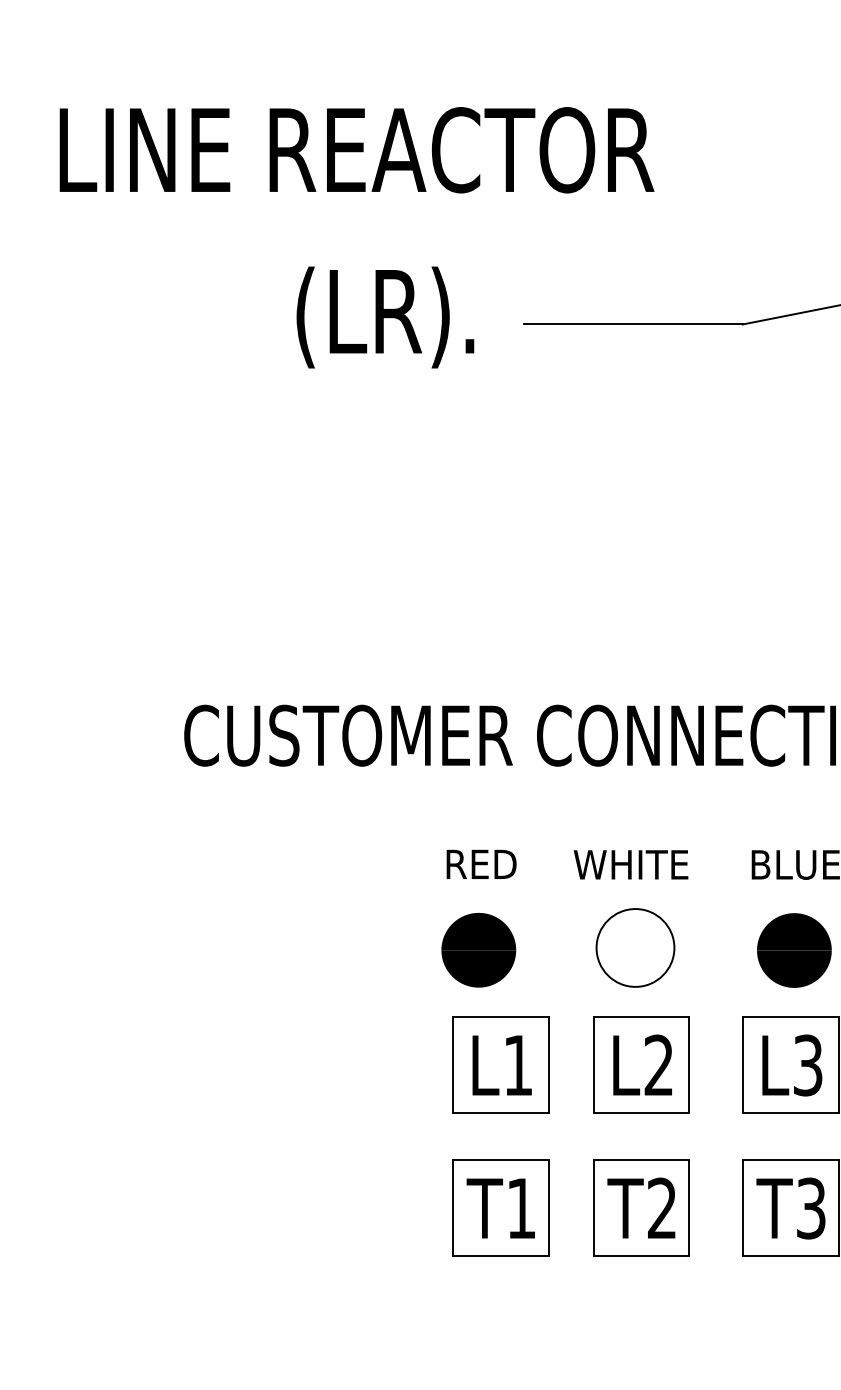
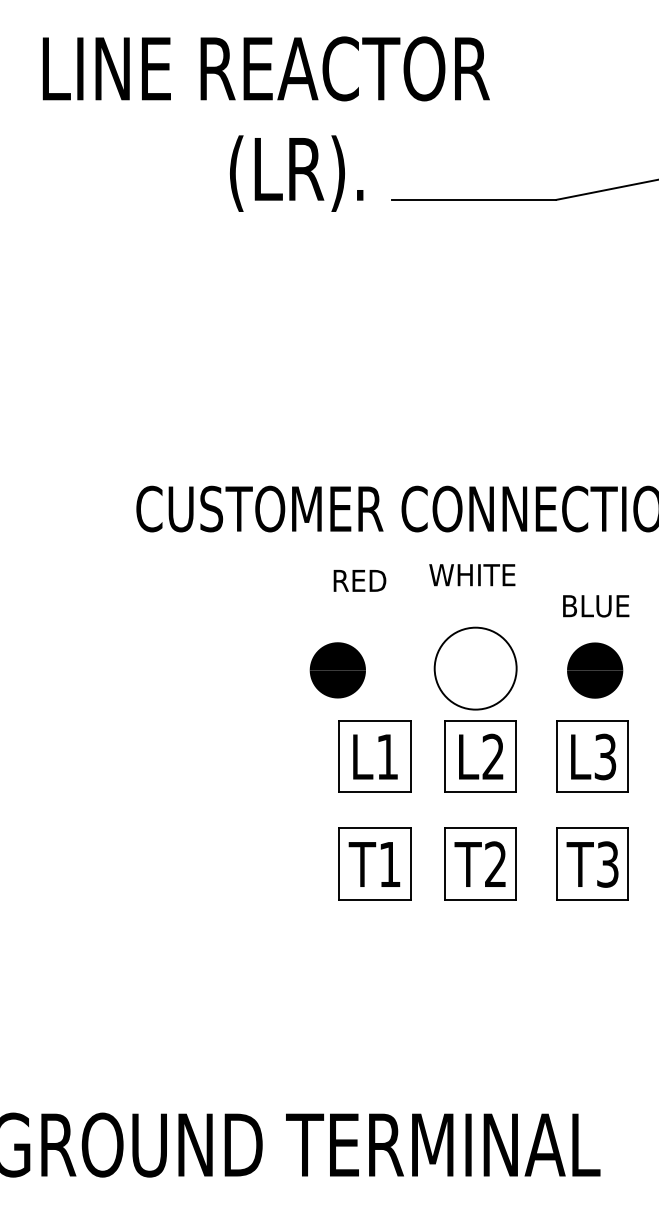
text: (385, 317) -> (296, 173), moved
text: (480, 863) -> (359, 580), moved
text: (631, 865) -> (472, 575), moved
circle: (635, 947) -> (475, 668), size x1.4
part: (478, 950) -> (337, 670), moved

